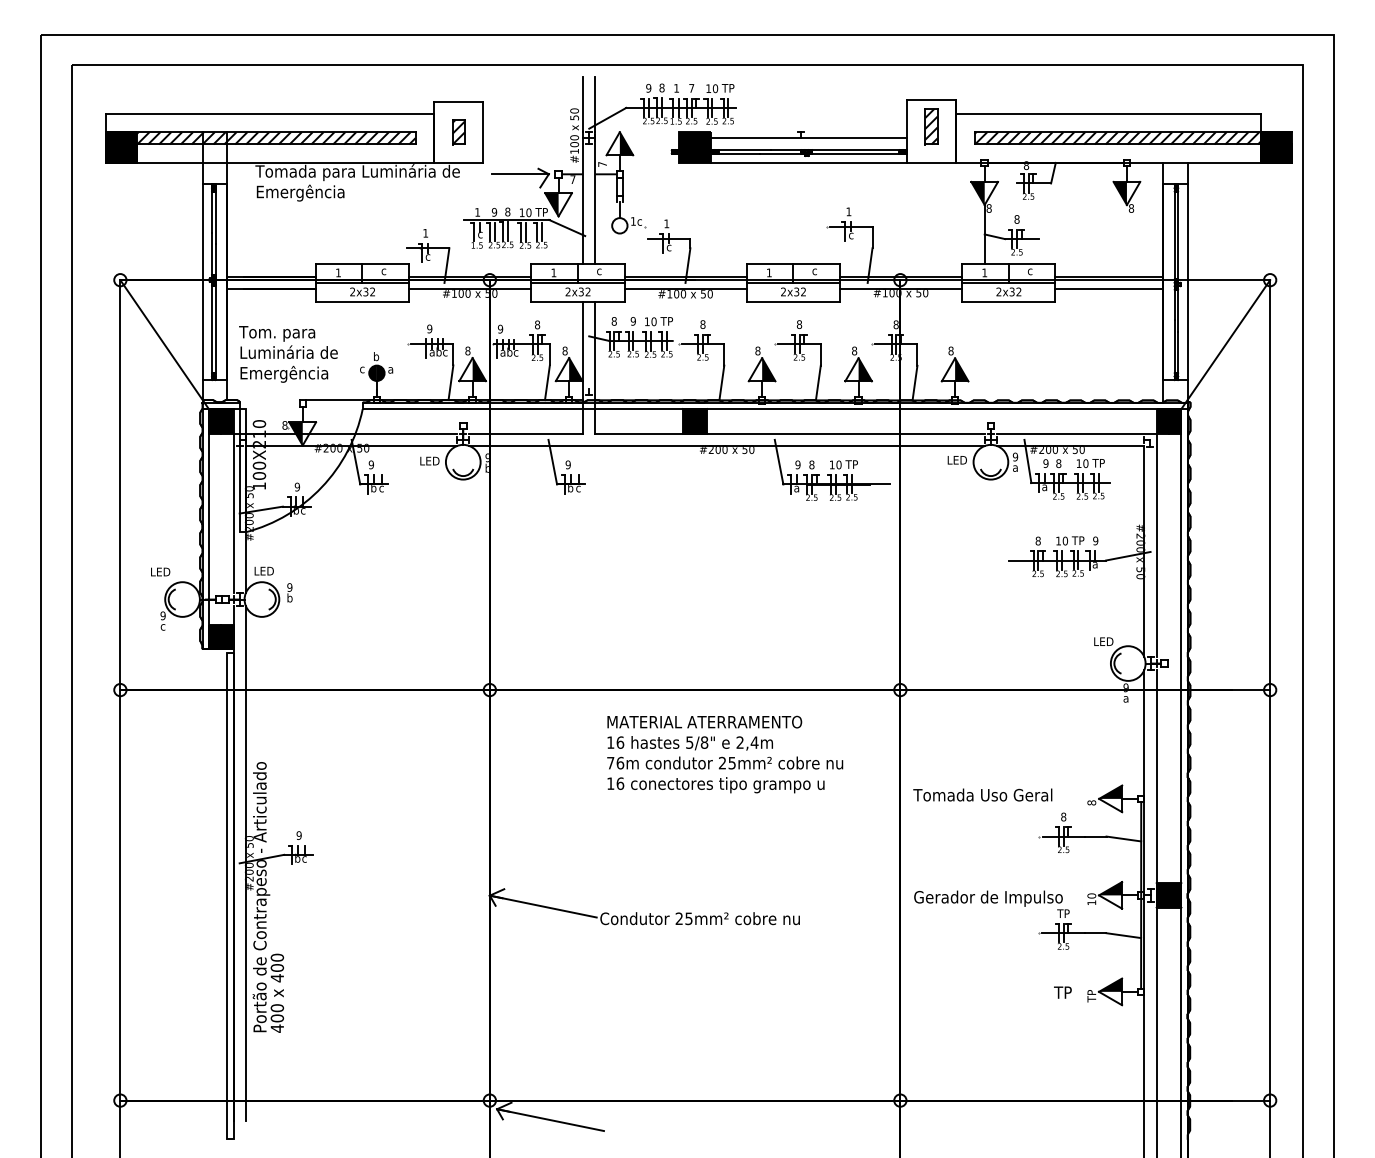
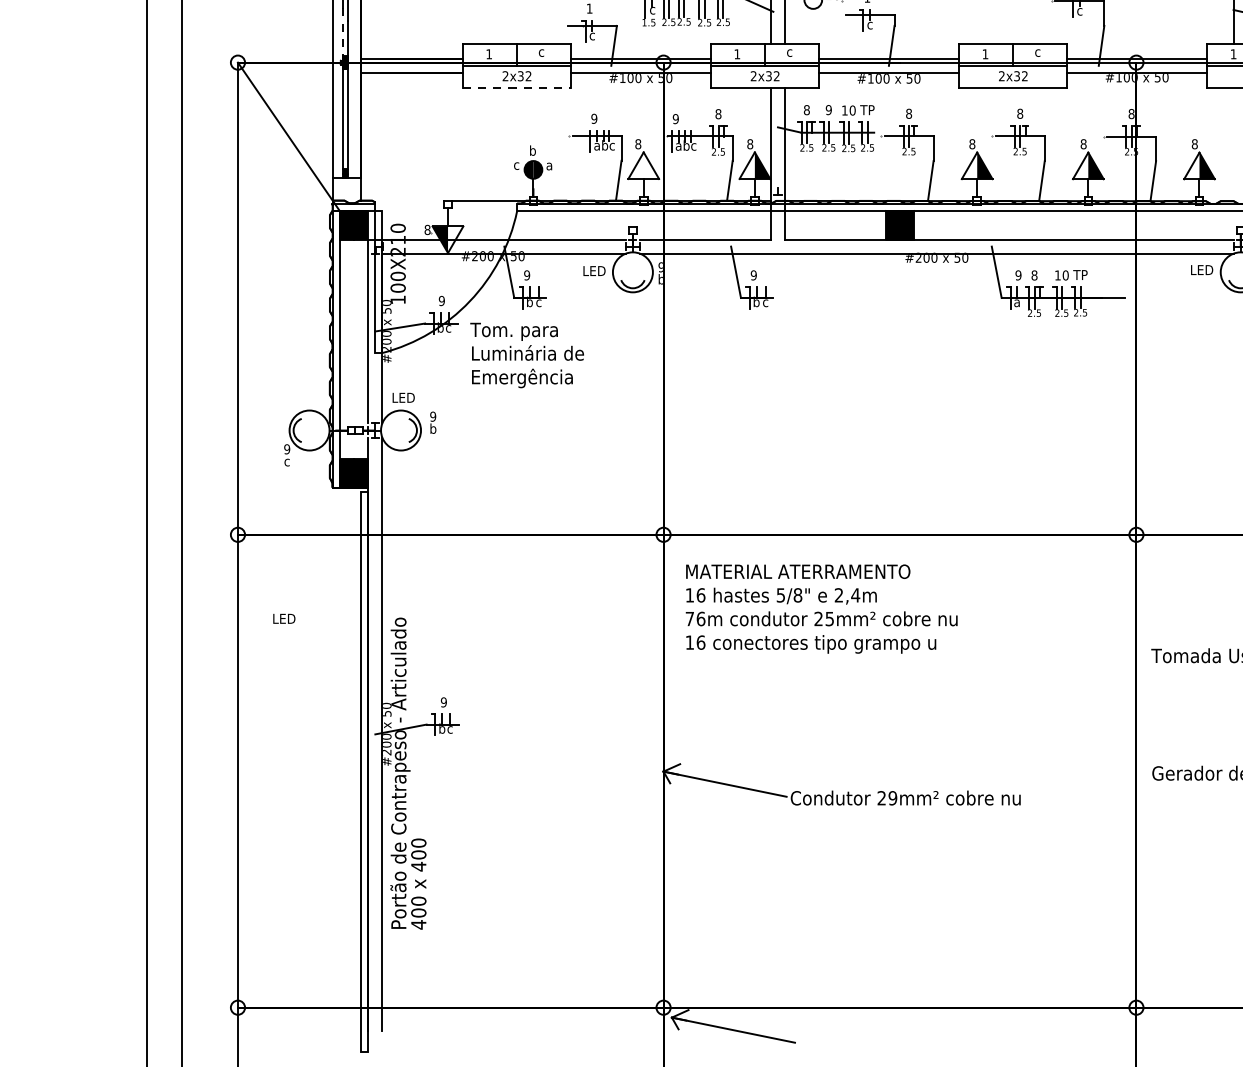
line: (211, 255) -> (342, 34), solid -> dashed
line: (362, 302) -> (516, 88), solid -> dashed
text: (288, 354) -> (527, 355), moved
fill: (478, 369) -> (650, 165), removed
text: (160, 571) -> (284, 618), moved
text: (725, 754) -> (822, 609), moved
text: (688, 918) -> (892, 797), 25mm² -> 29mm²

